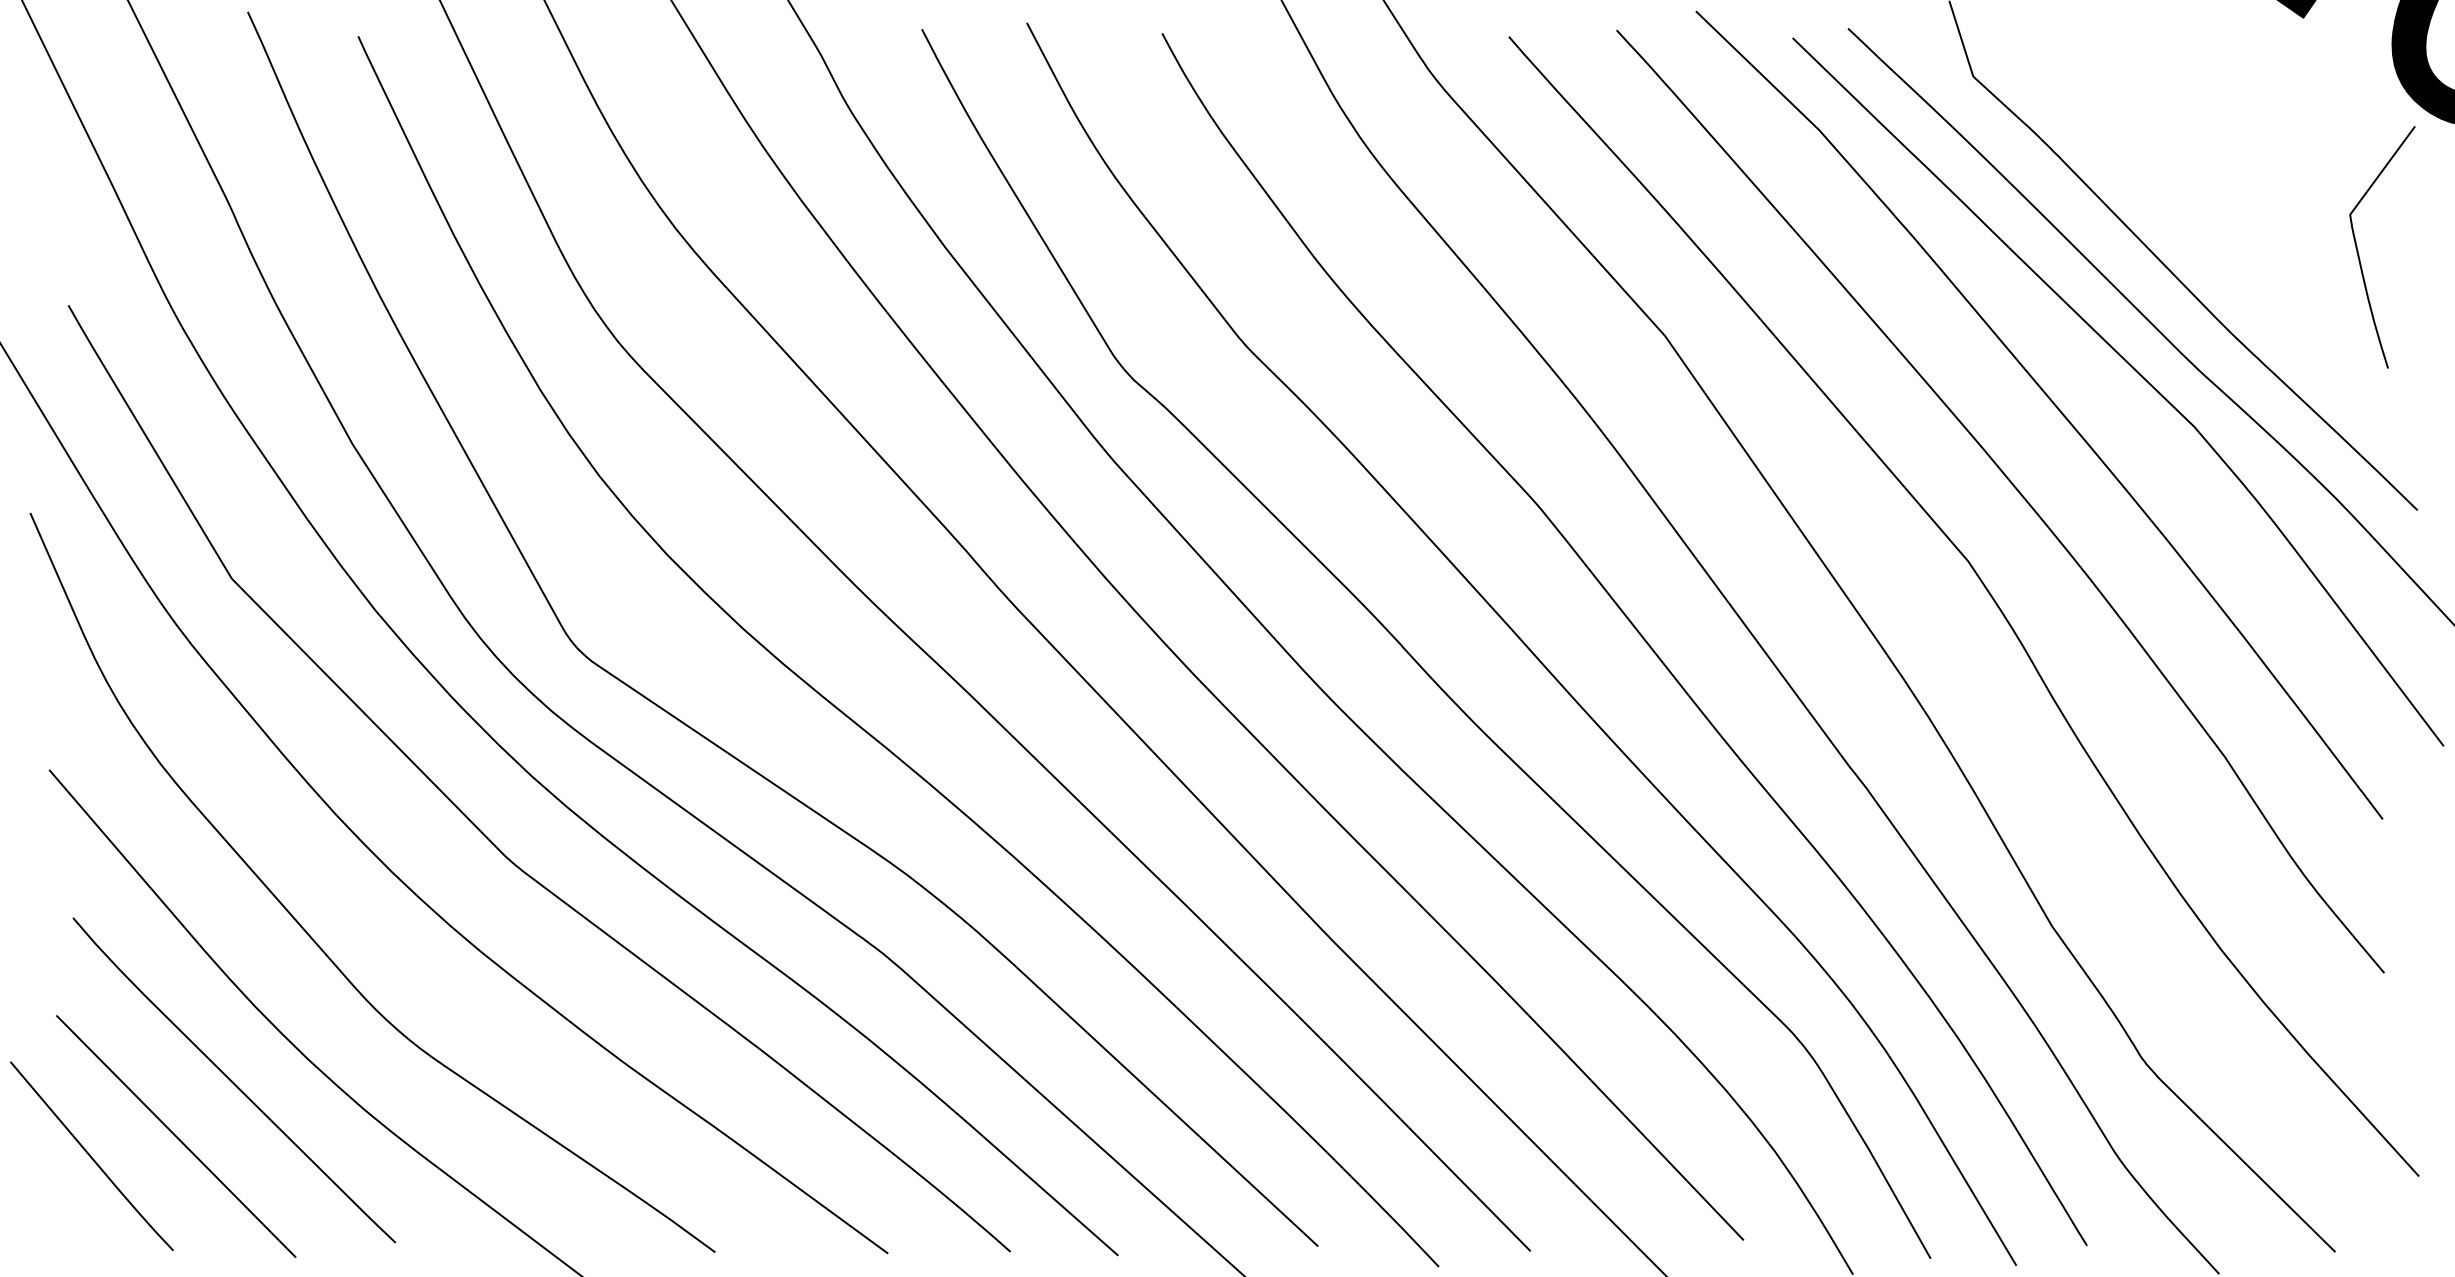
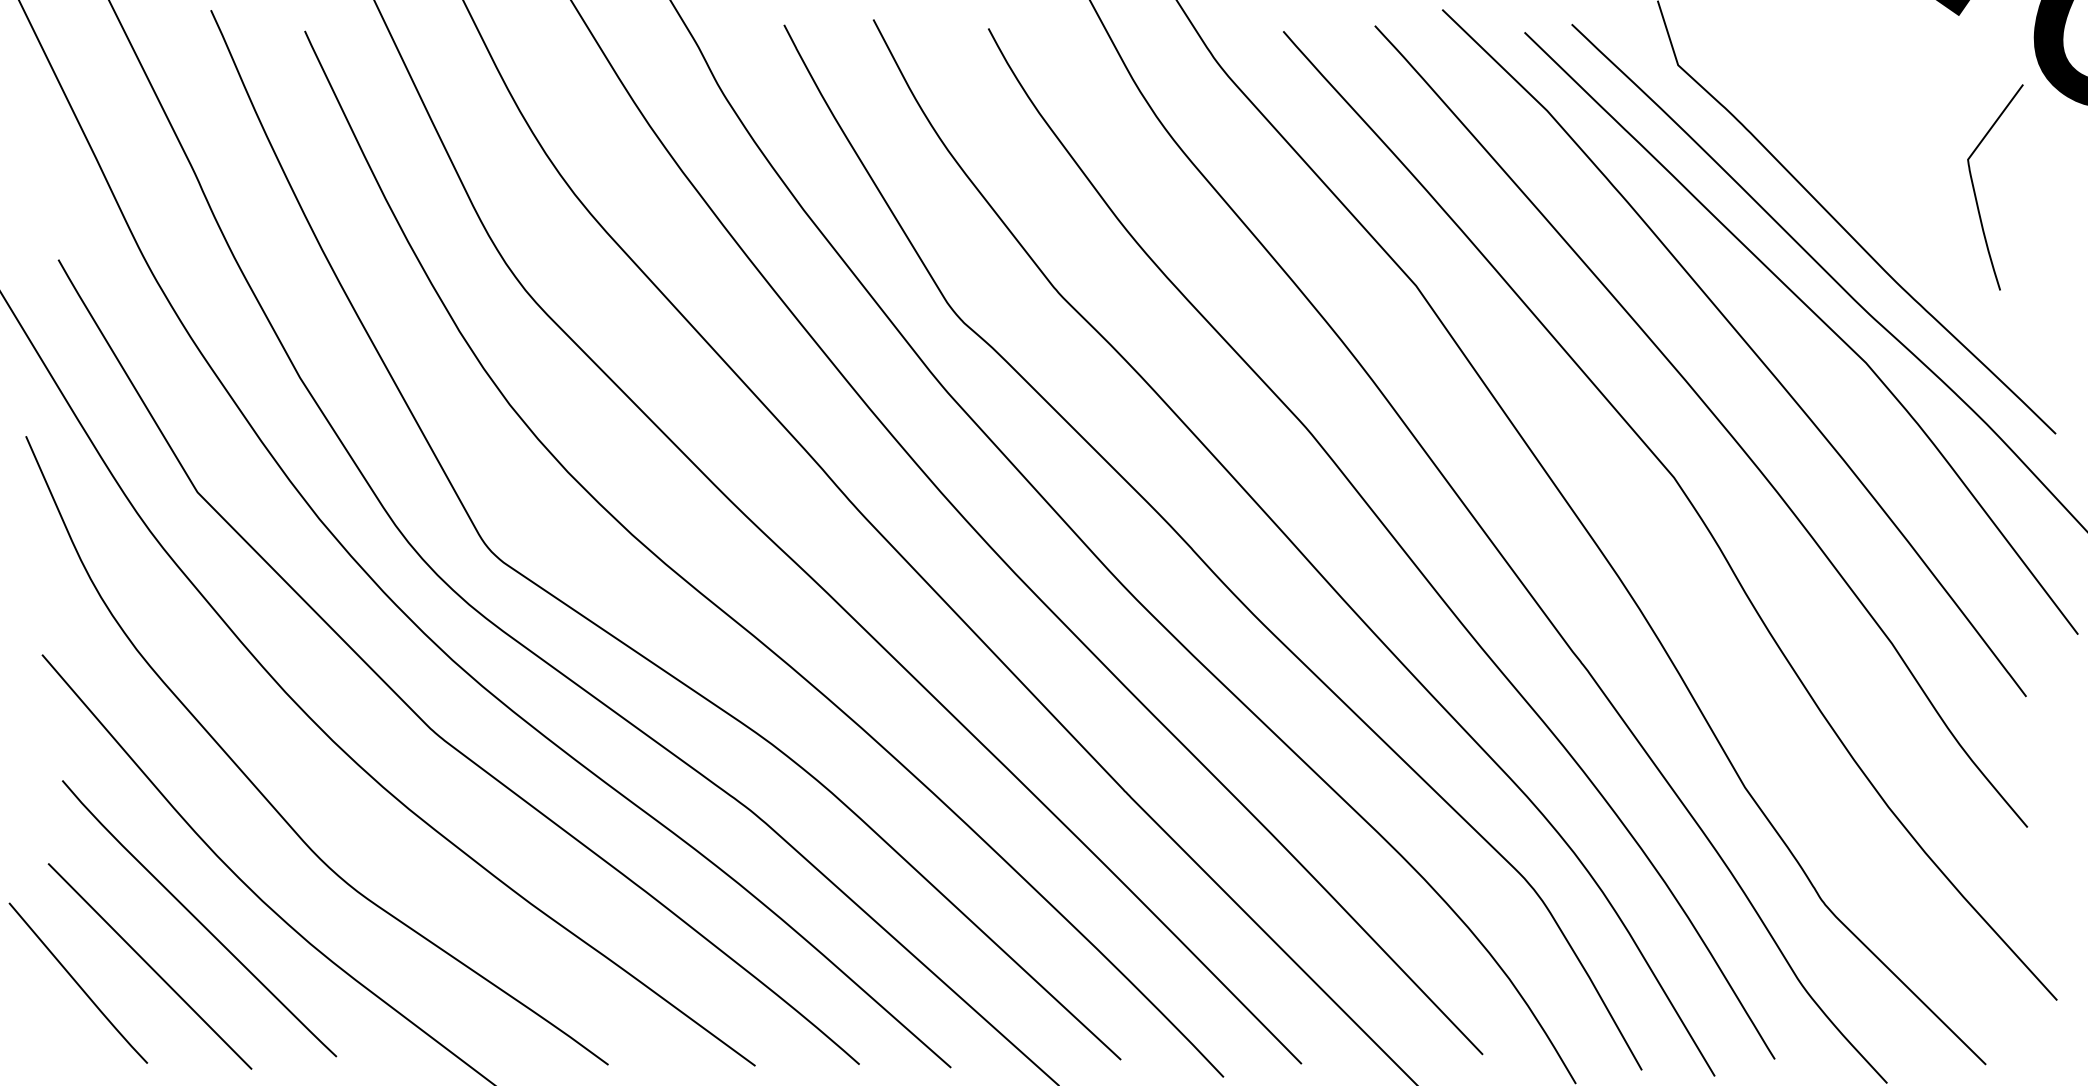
curve: (2359, 254) -> (1975, 193), moved

